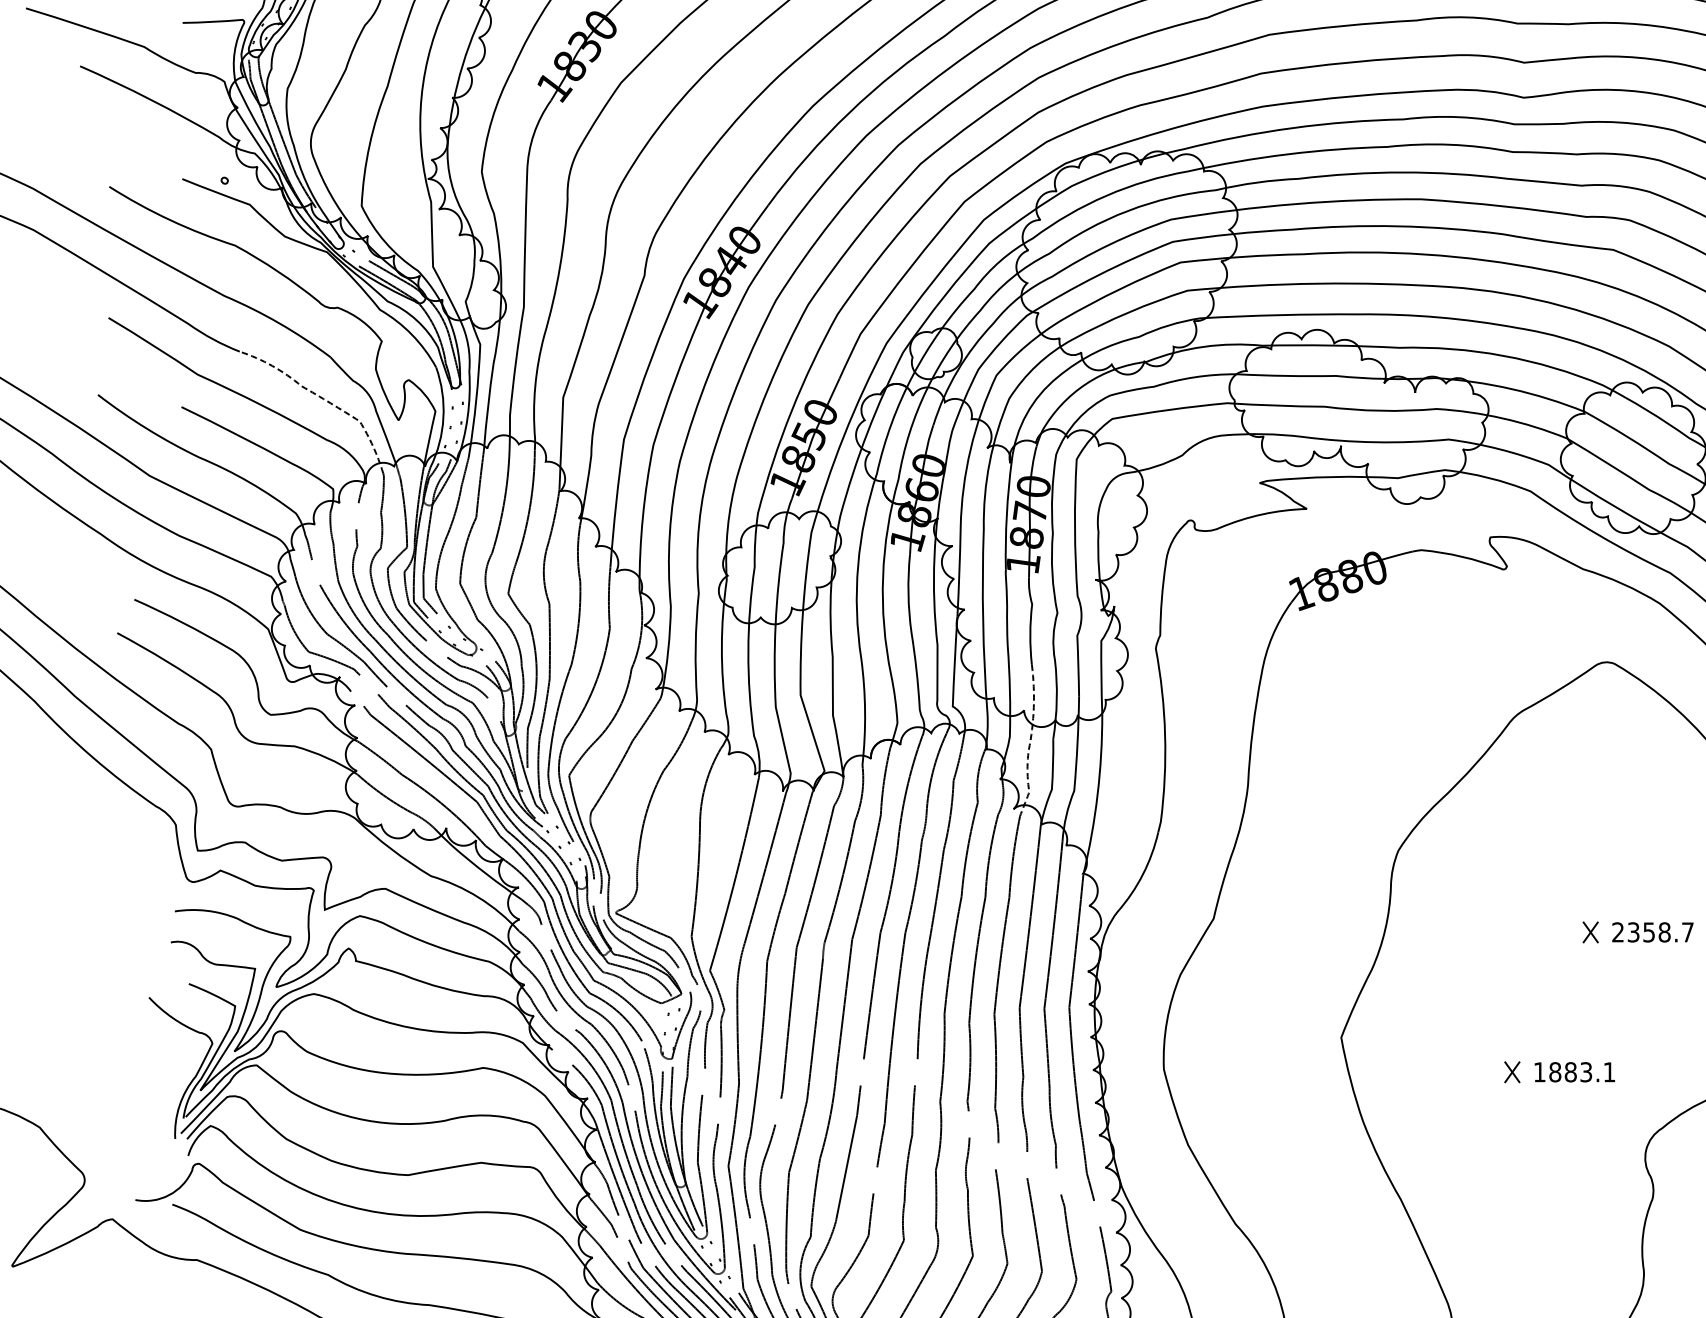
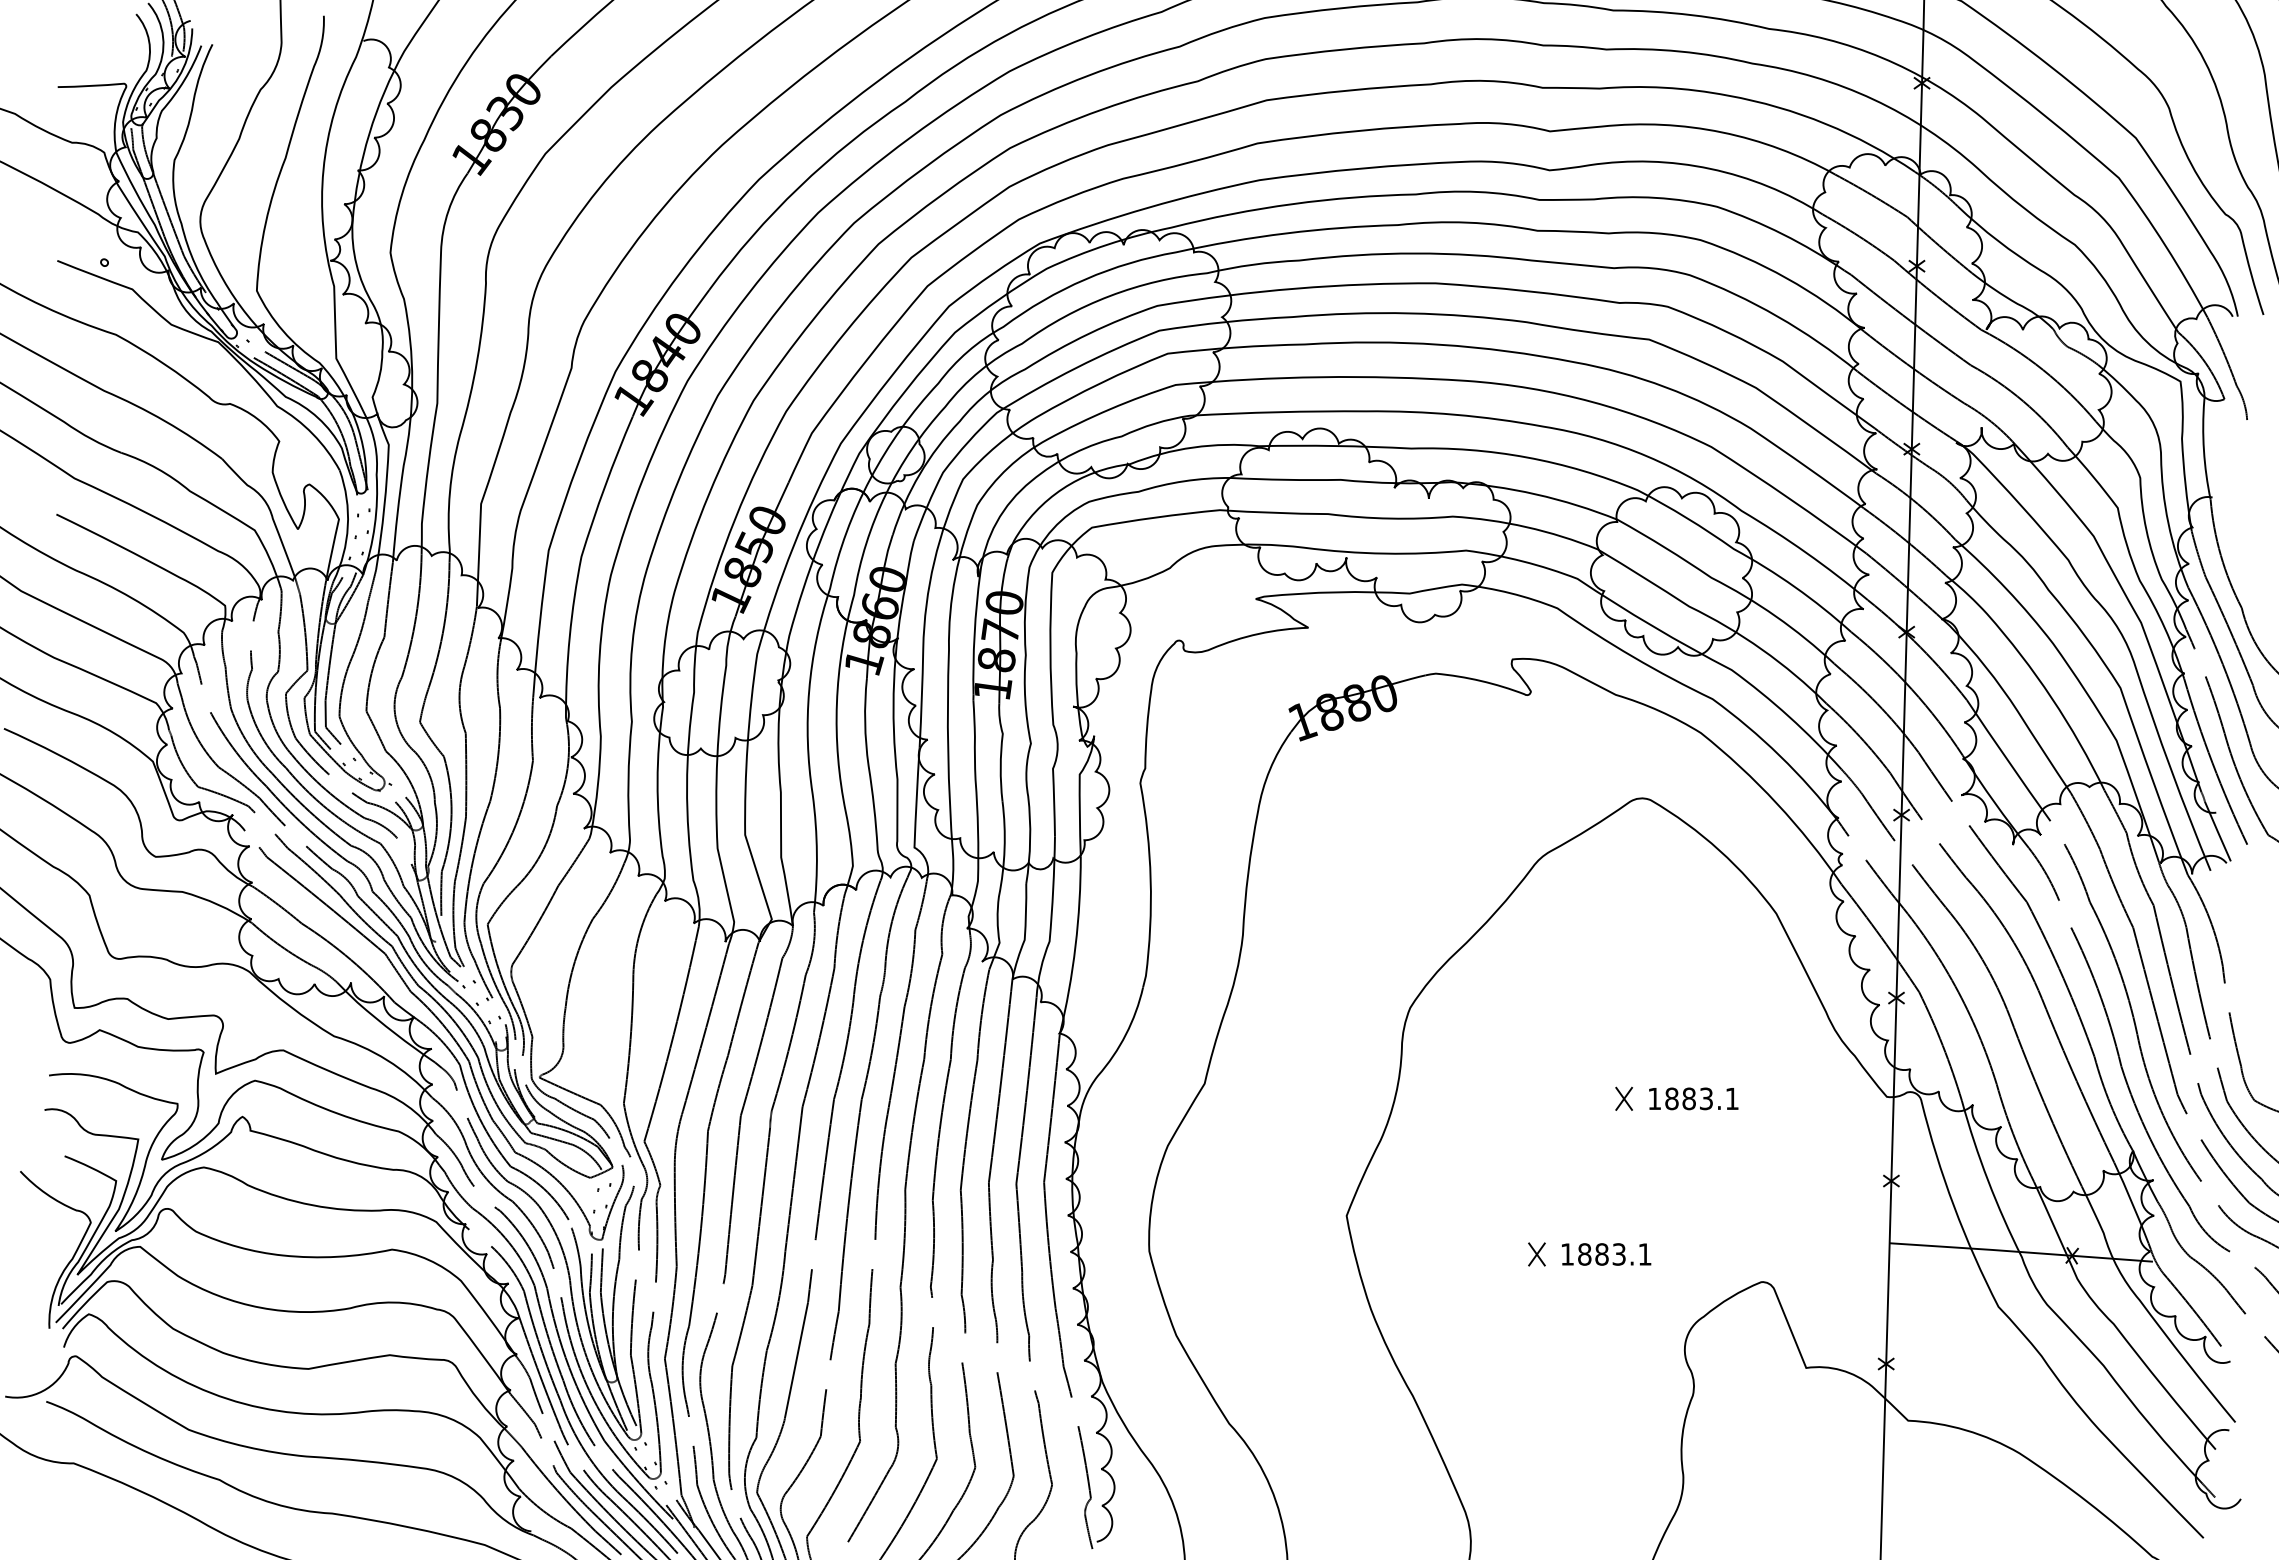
line: (323, 399) -> (214, 505), dashed -> solid
line: (1030, 744) -> (1000, 889), dashed -> solid
text: (1653, 932) -> (1693, 1098), 2358.7 -> 1883.1

